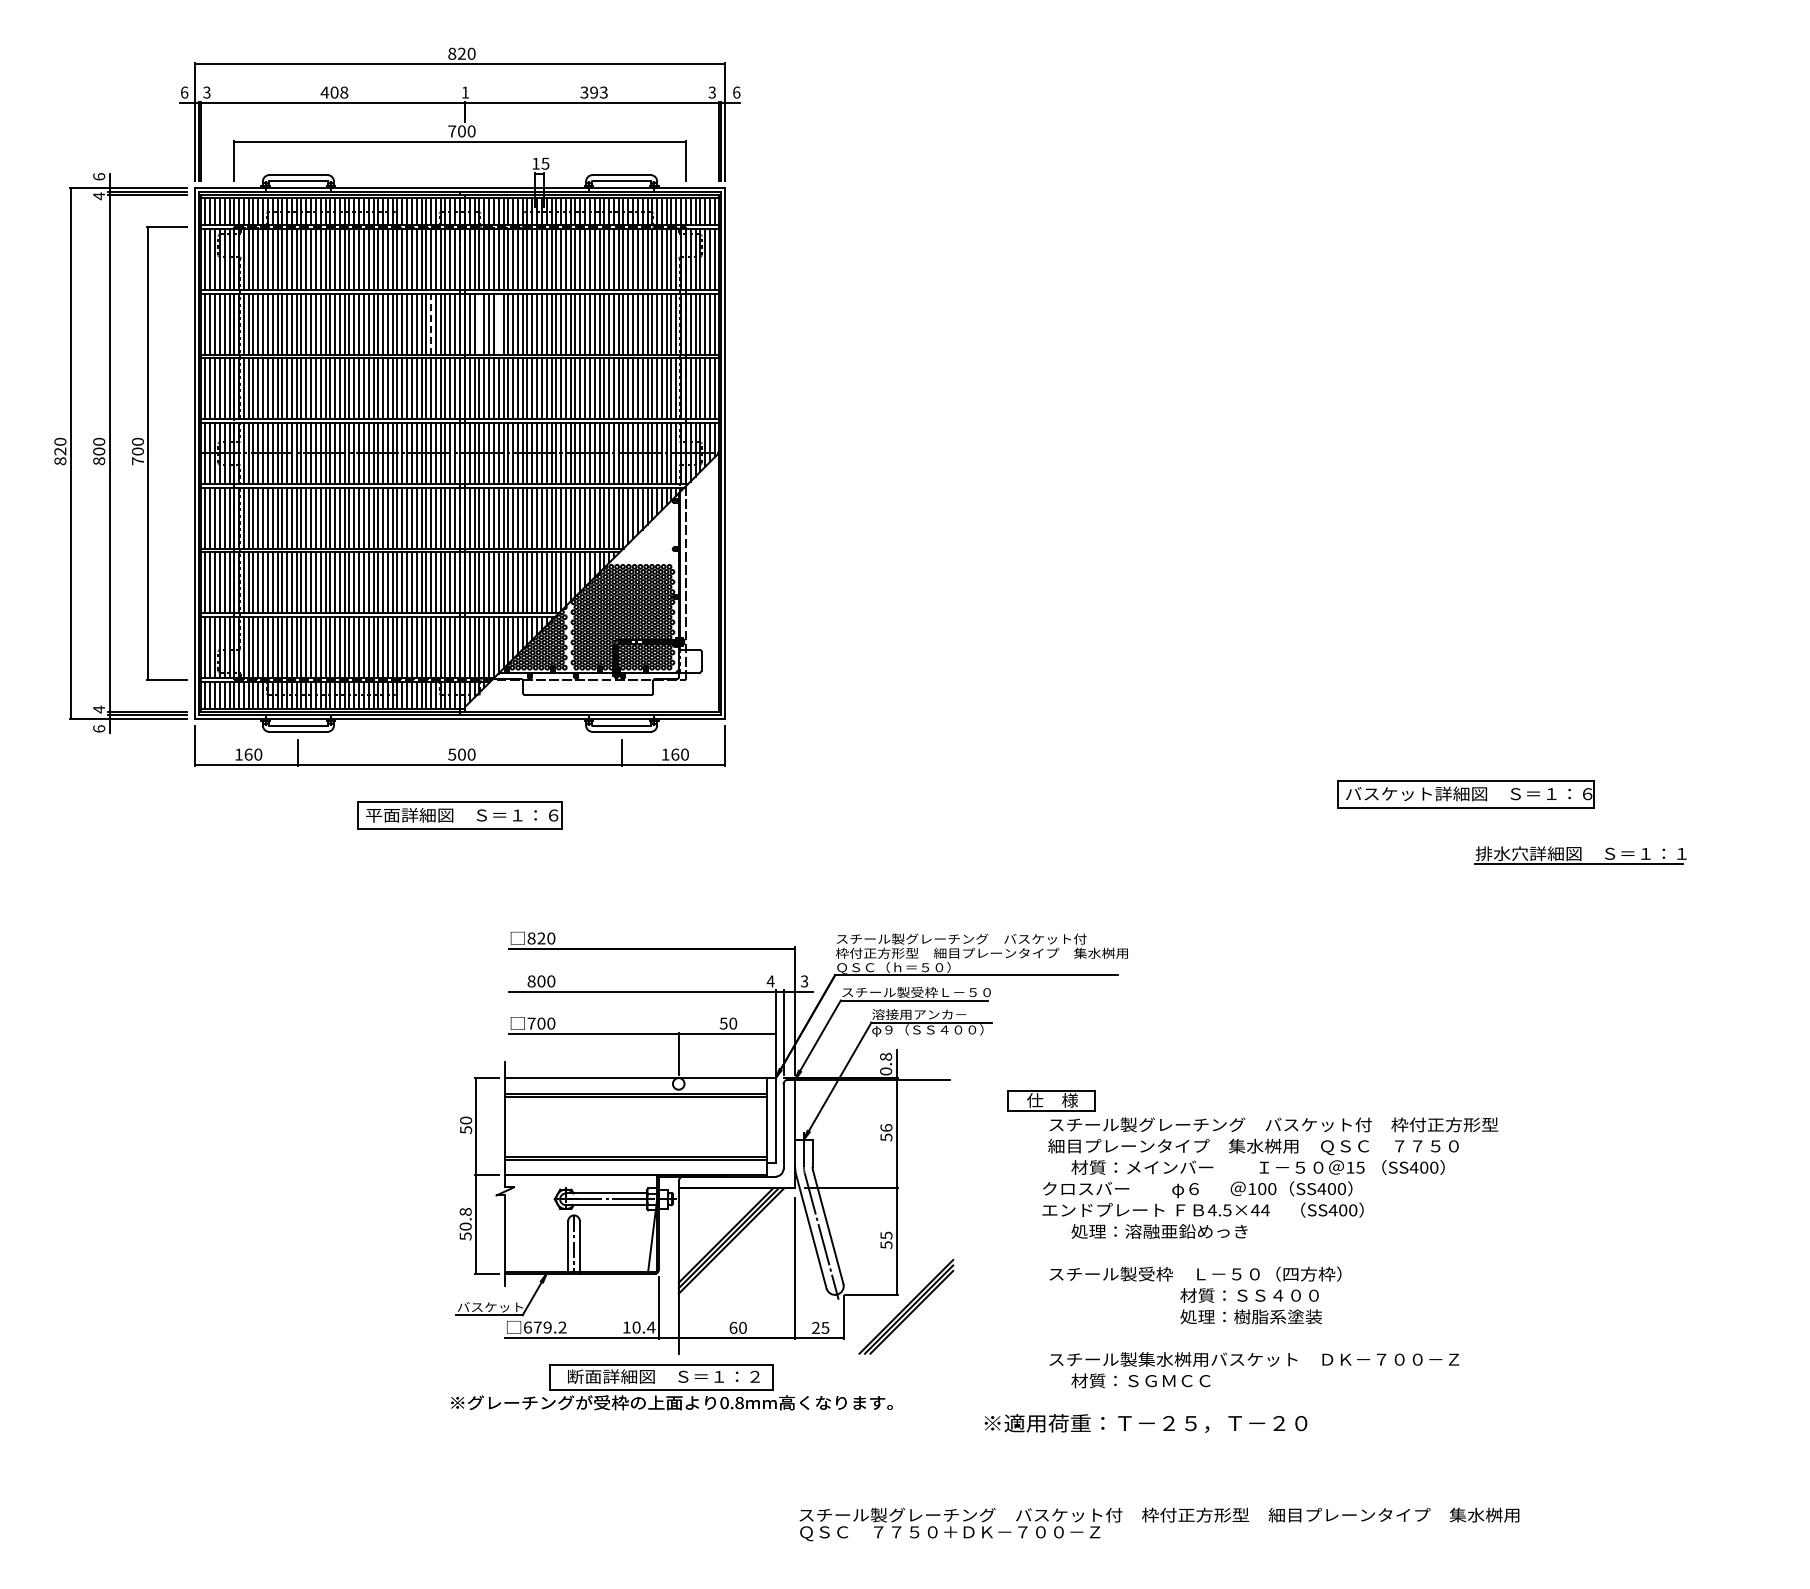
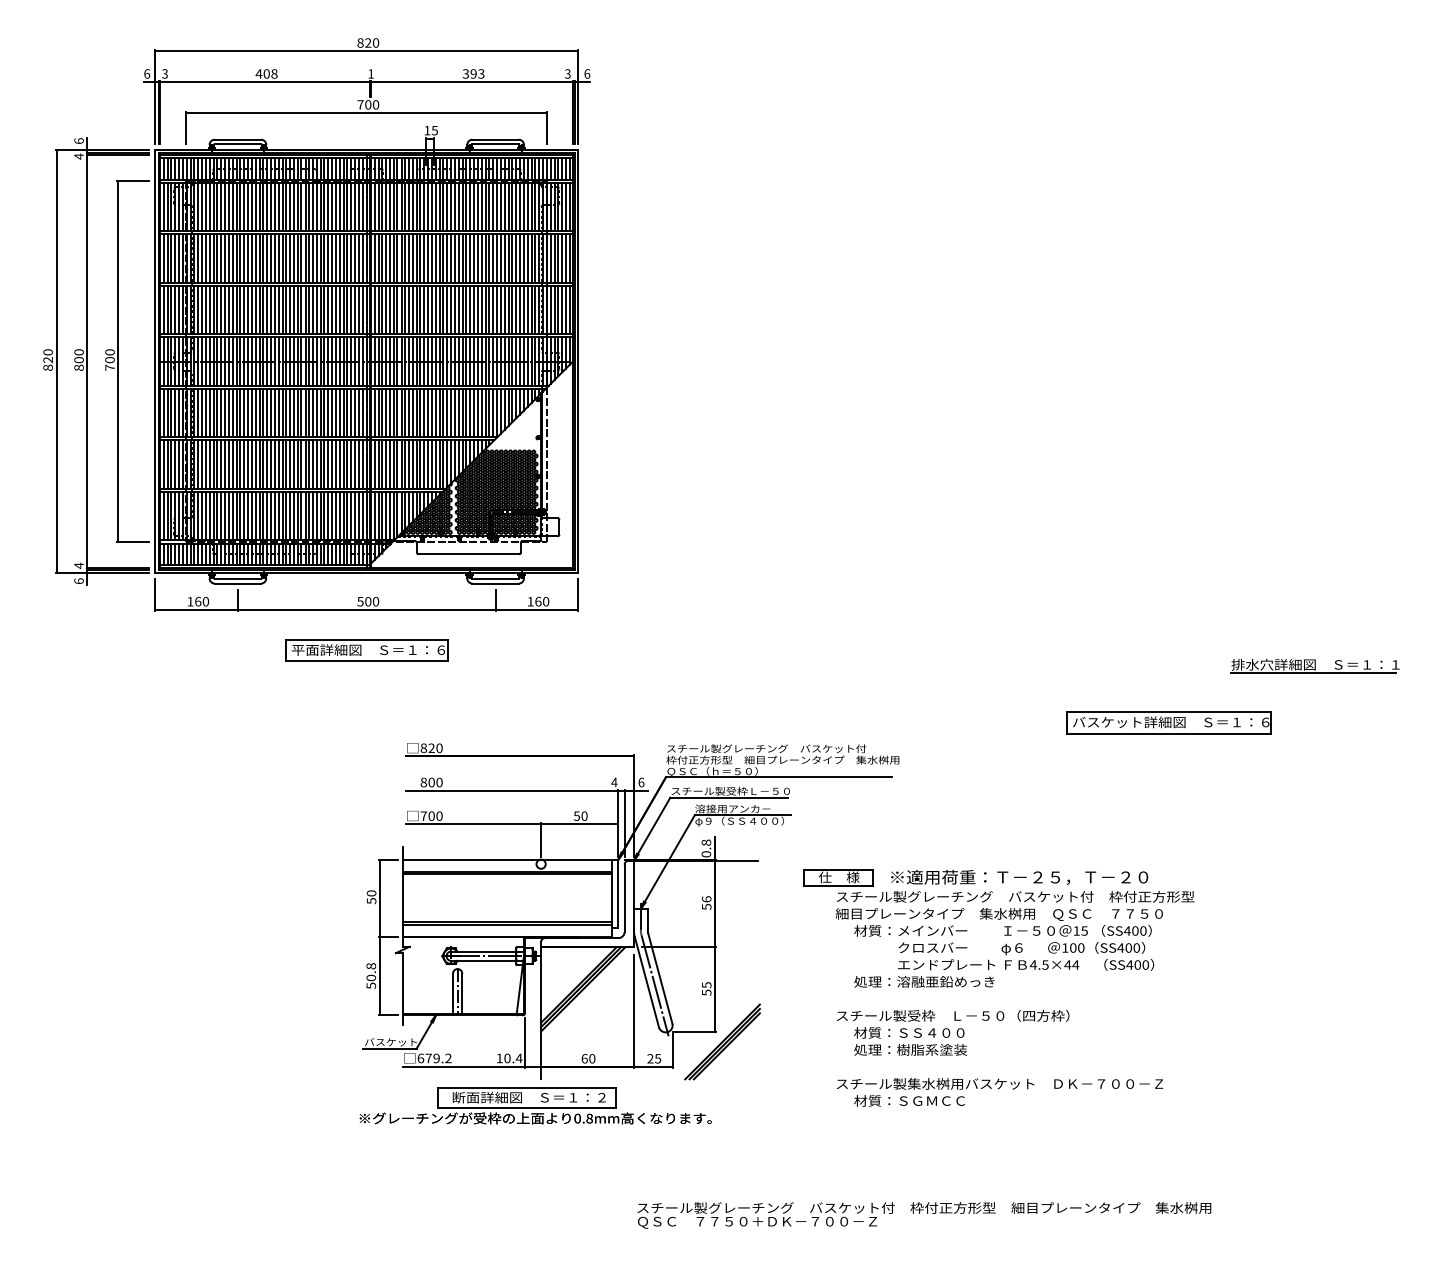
line: (431, 323) -> (344, 258), dashed -> solid
line: (479, 323) -> (382, 258), added
line: (498, 323) -> (397, 258), added
part: (1465, 794) -> (1168, 722), moved
part: (1580, 855) -> (1315, 666), moved
text: (804, 981) -> (641, 782), 3 -> 6
text: (1202, 1199) -> (1025, 956), moved
text: (1250, 1306) -> (910, 1041), moved
text: (1145, 1423) -> (1019, 877), moved

